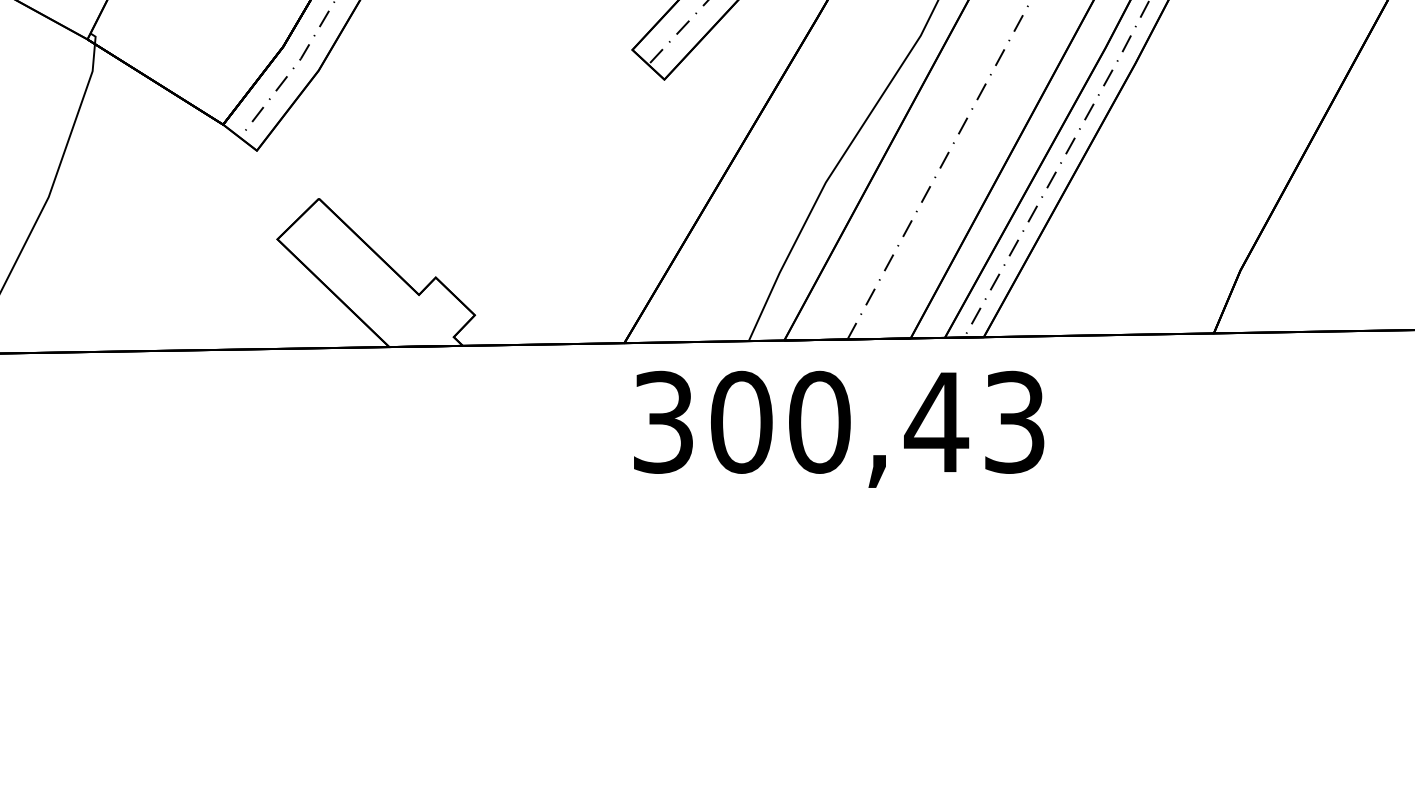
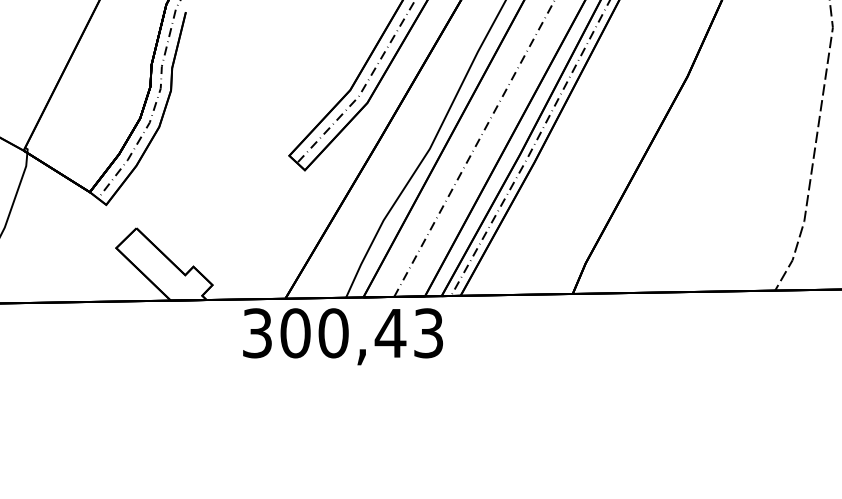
text: (837, 428) -> (342, 336), moved

